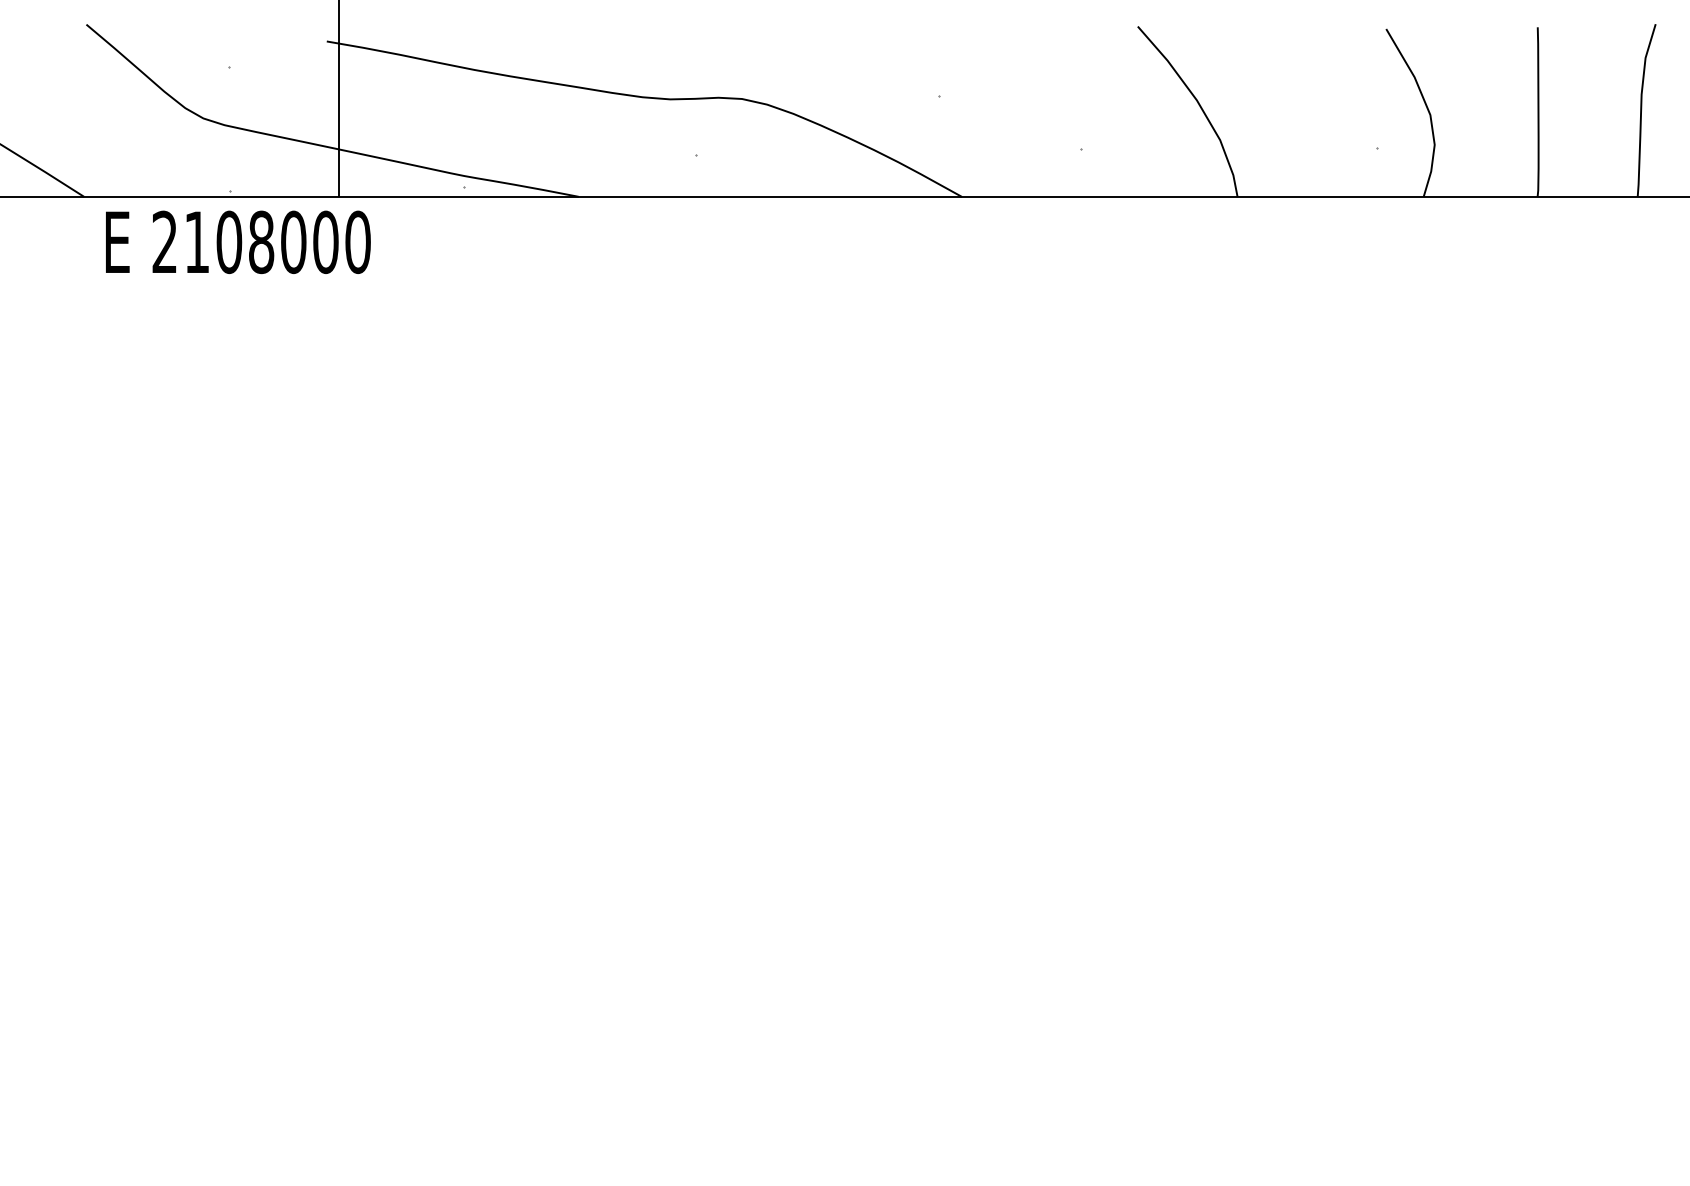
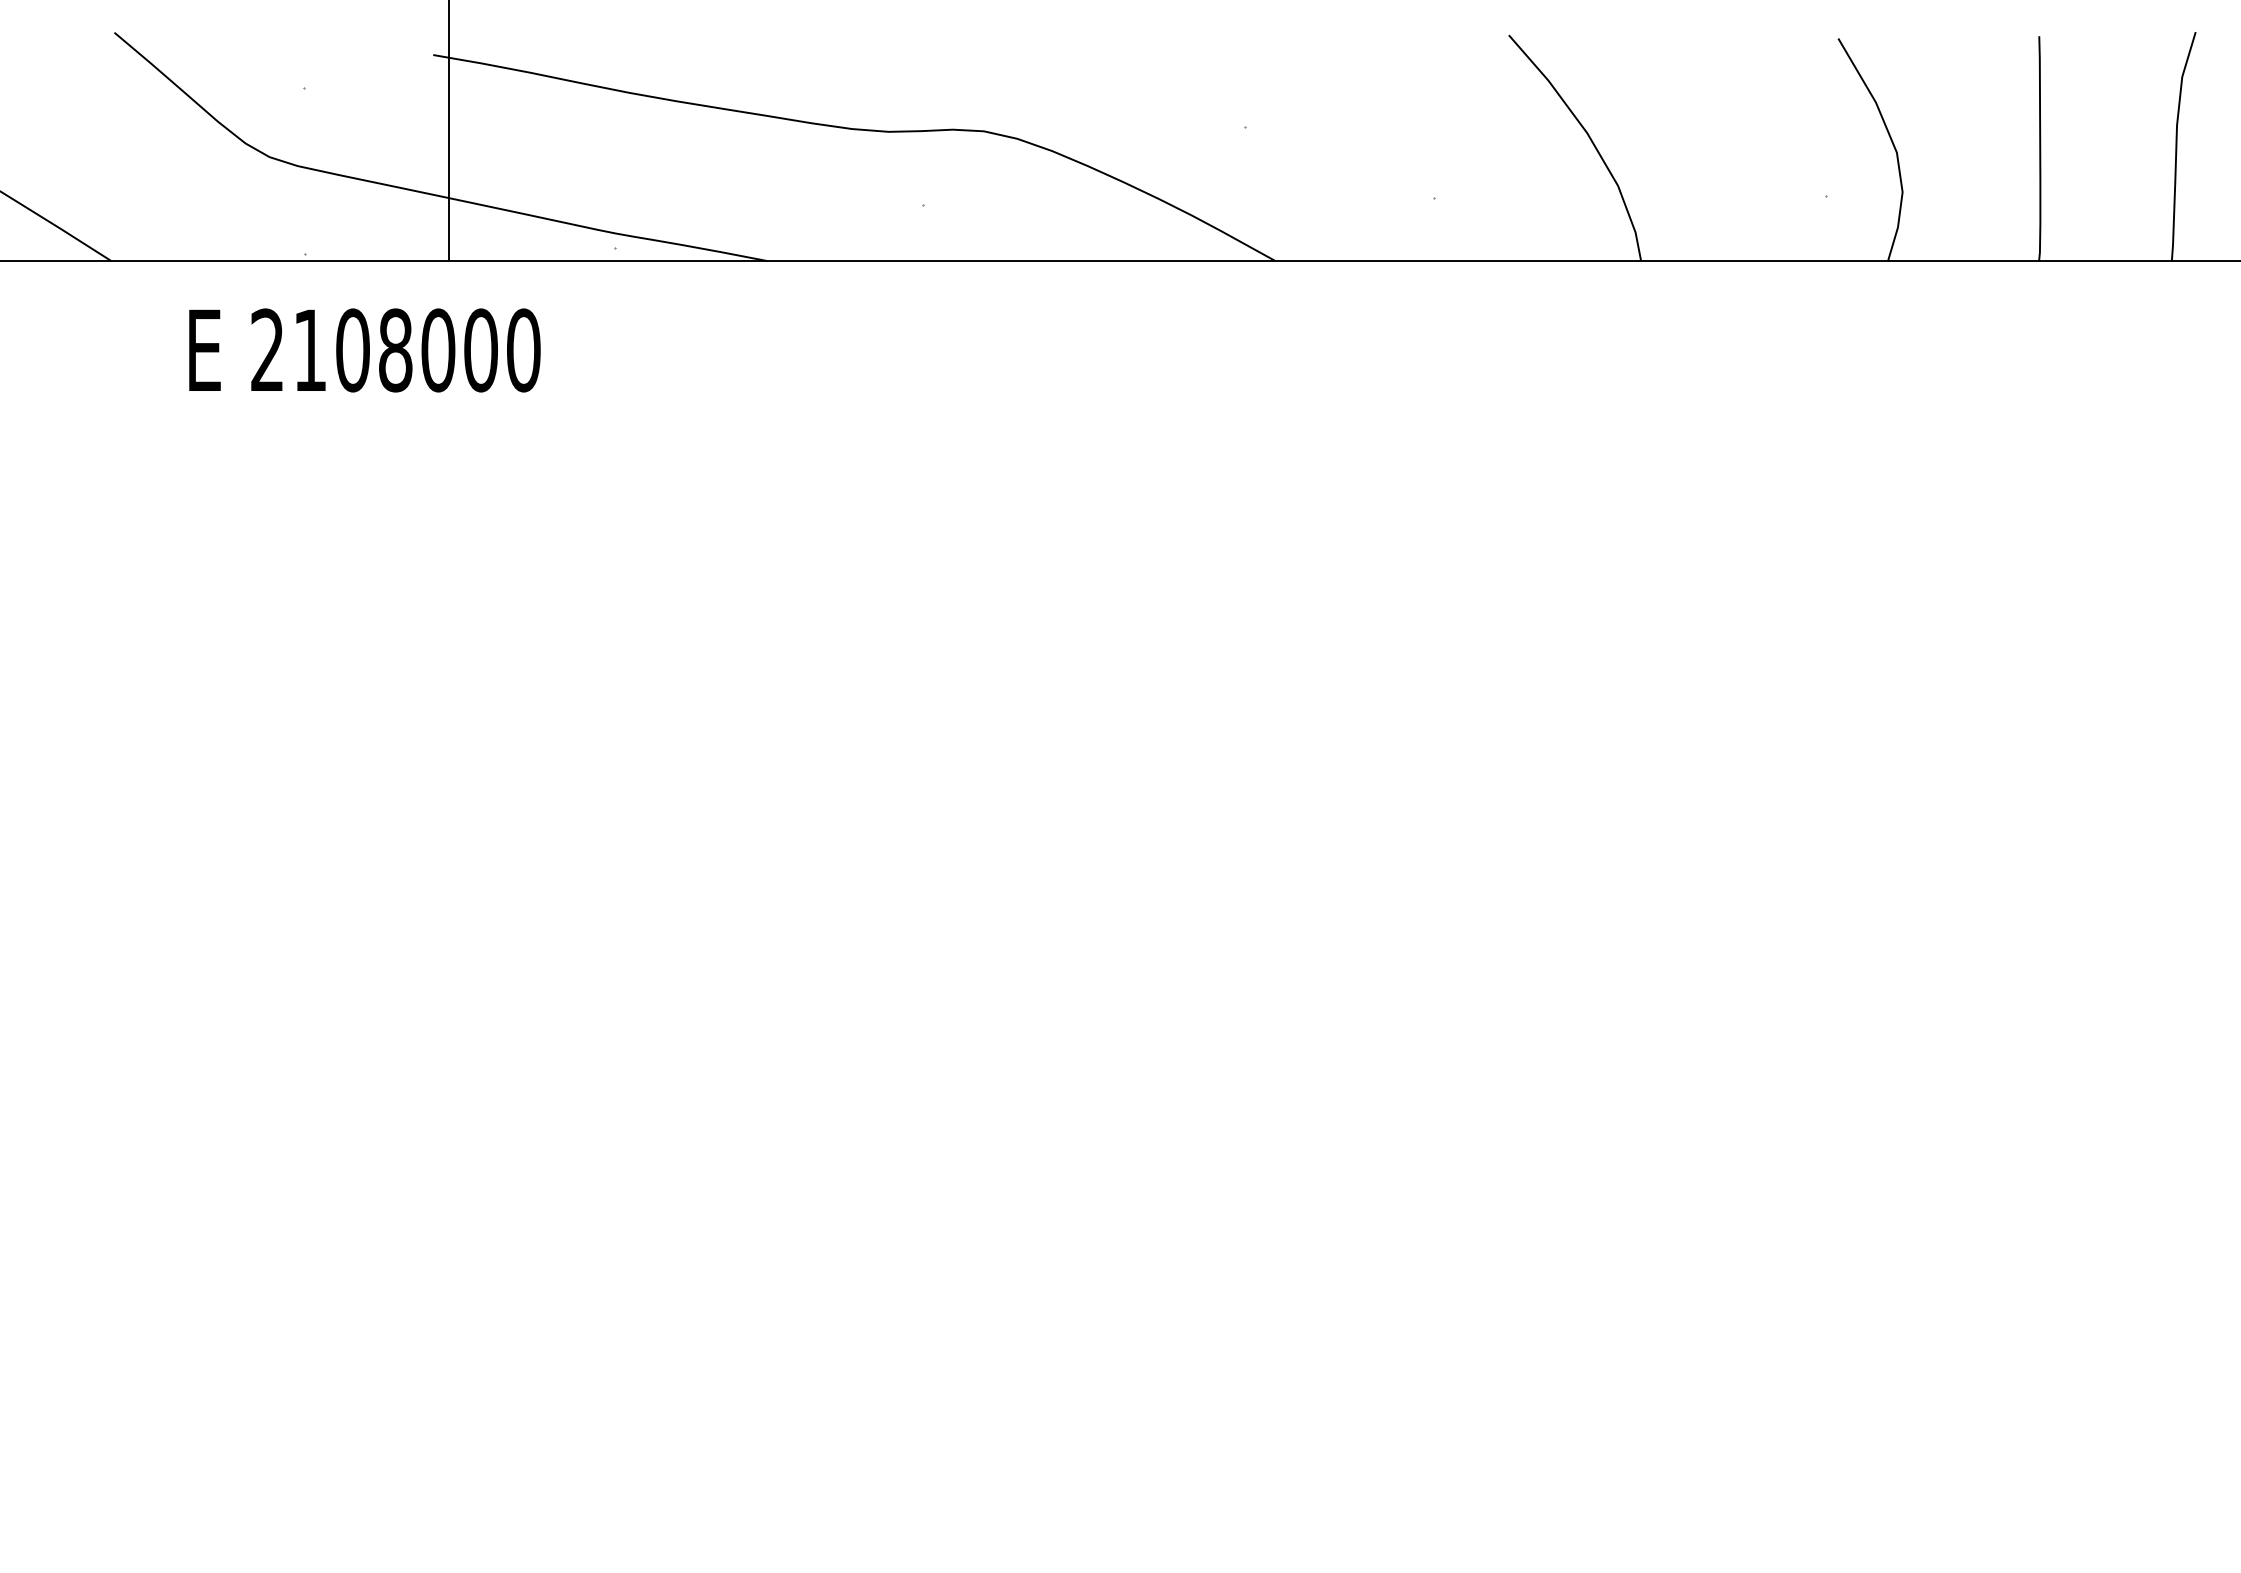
text: (238, 242) -> (364, 350), moved

